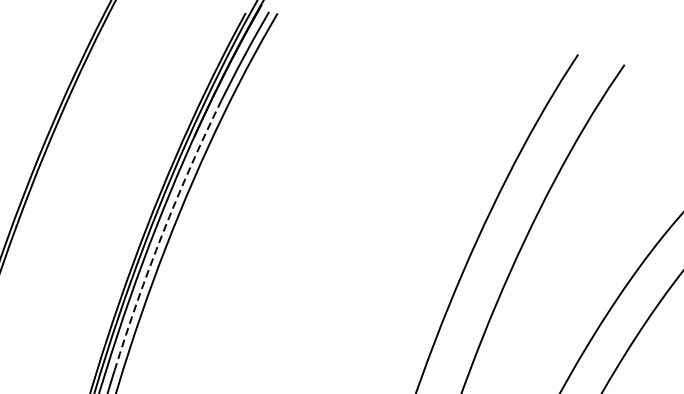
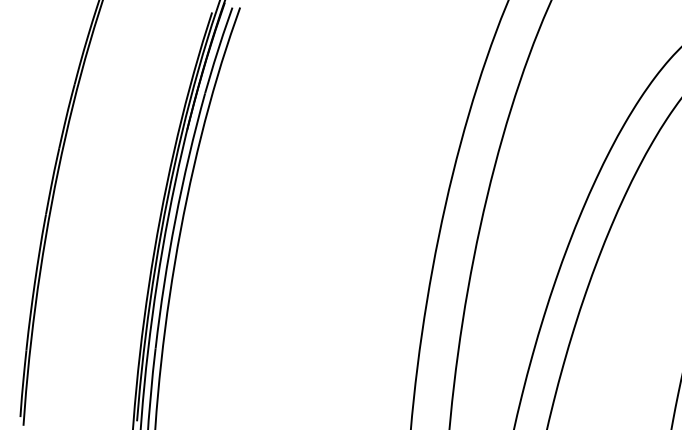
arc: (162, 233) -> (175, 219), dashed -> solid

